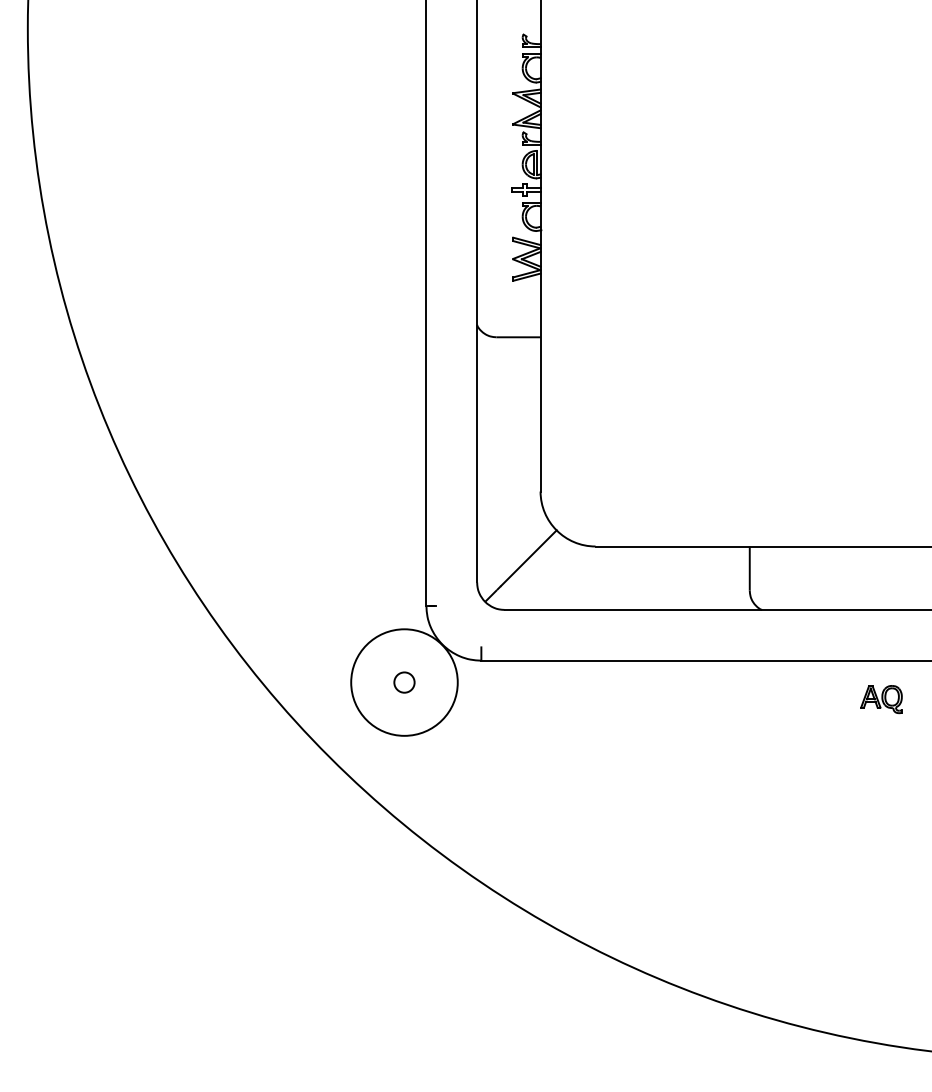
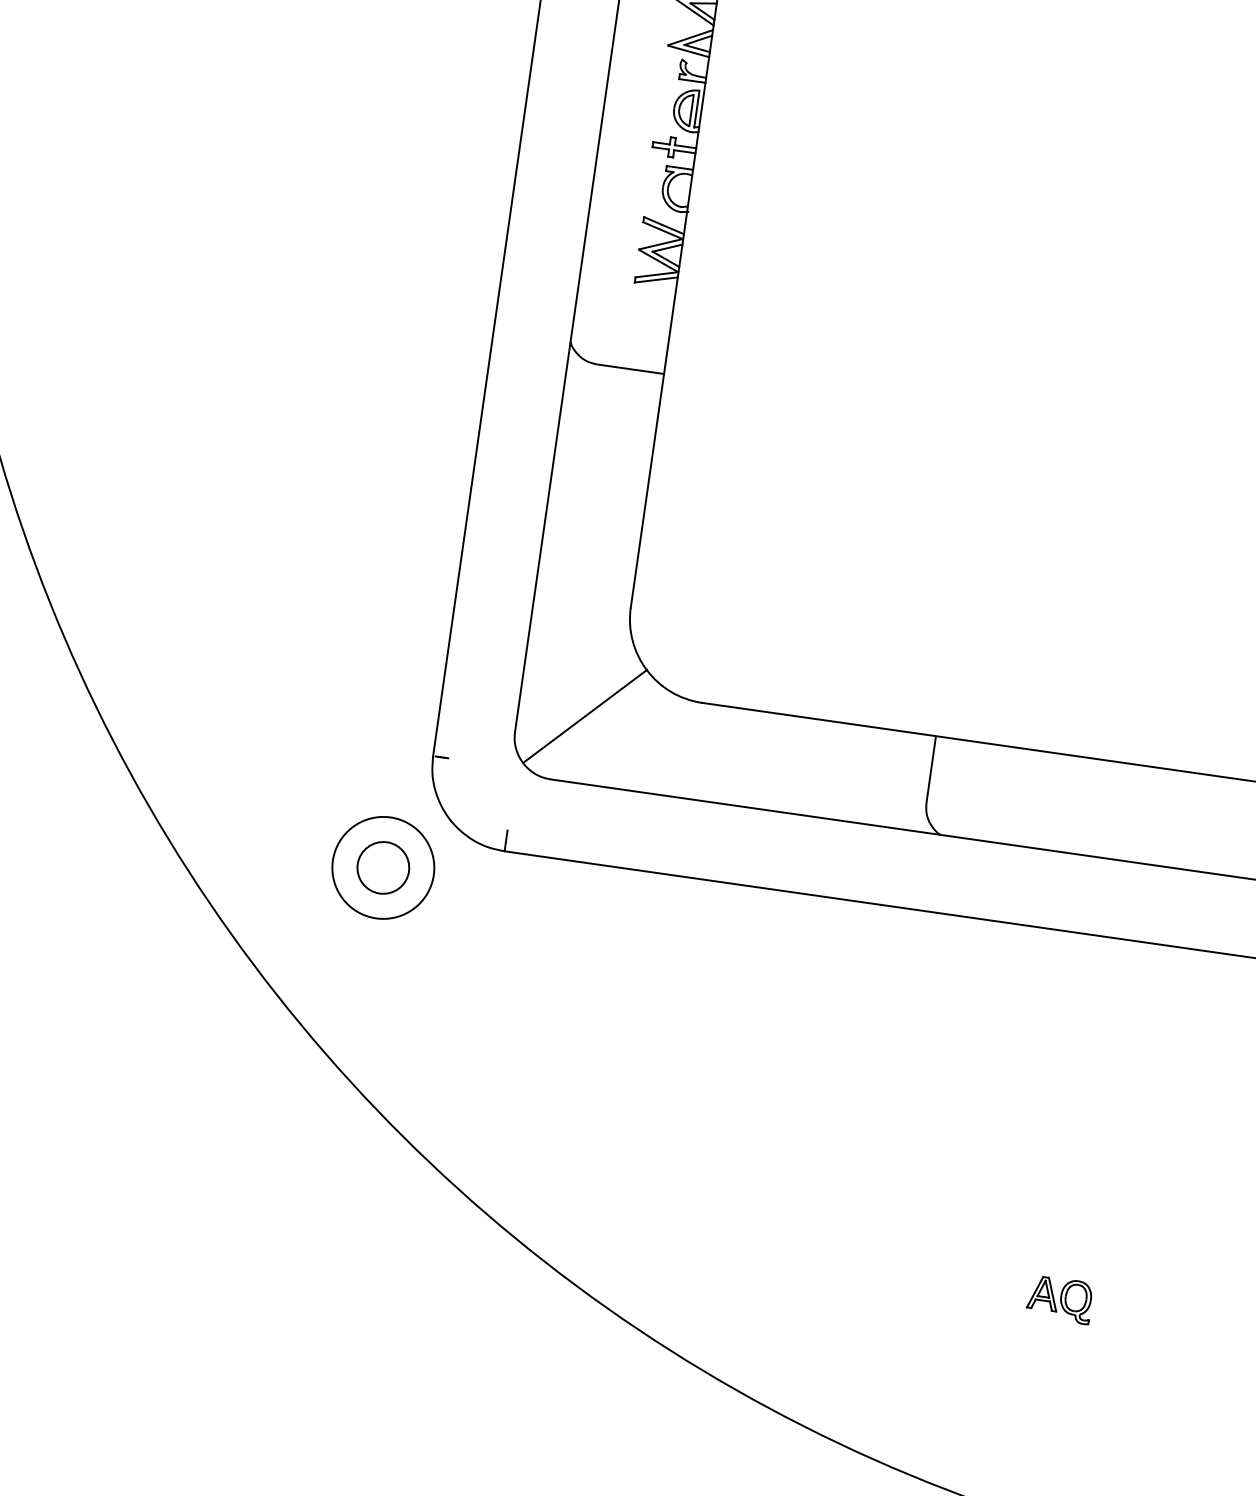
circle: (404, 682) -> (383, 867), size x0.62
circle: (404, 682) -> (383, 867), size x1.67
part: (881, 699) -> (1059, 1299), moved

